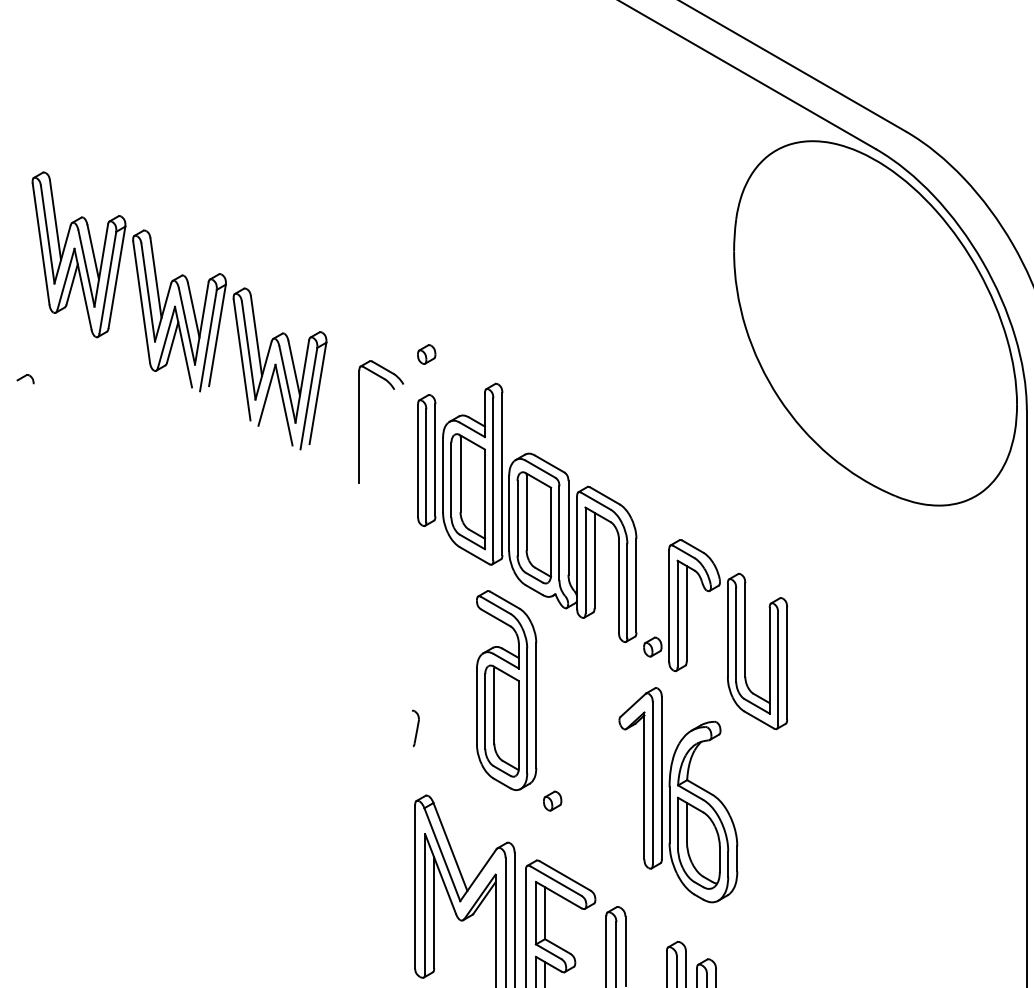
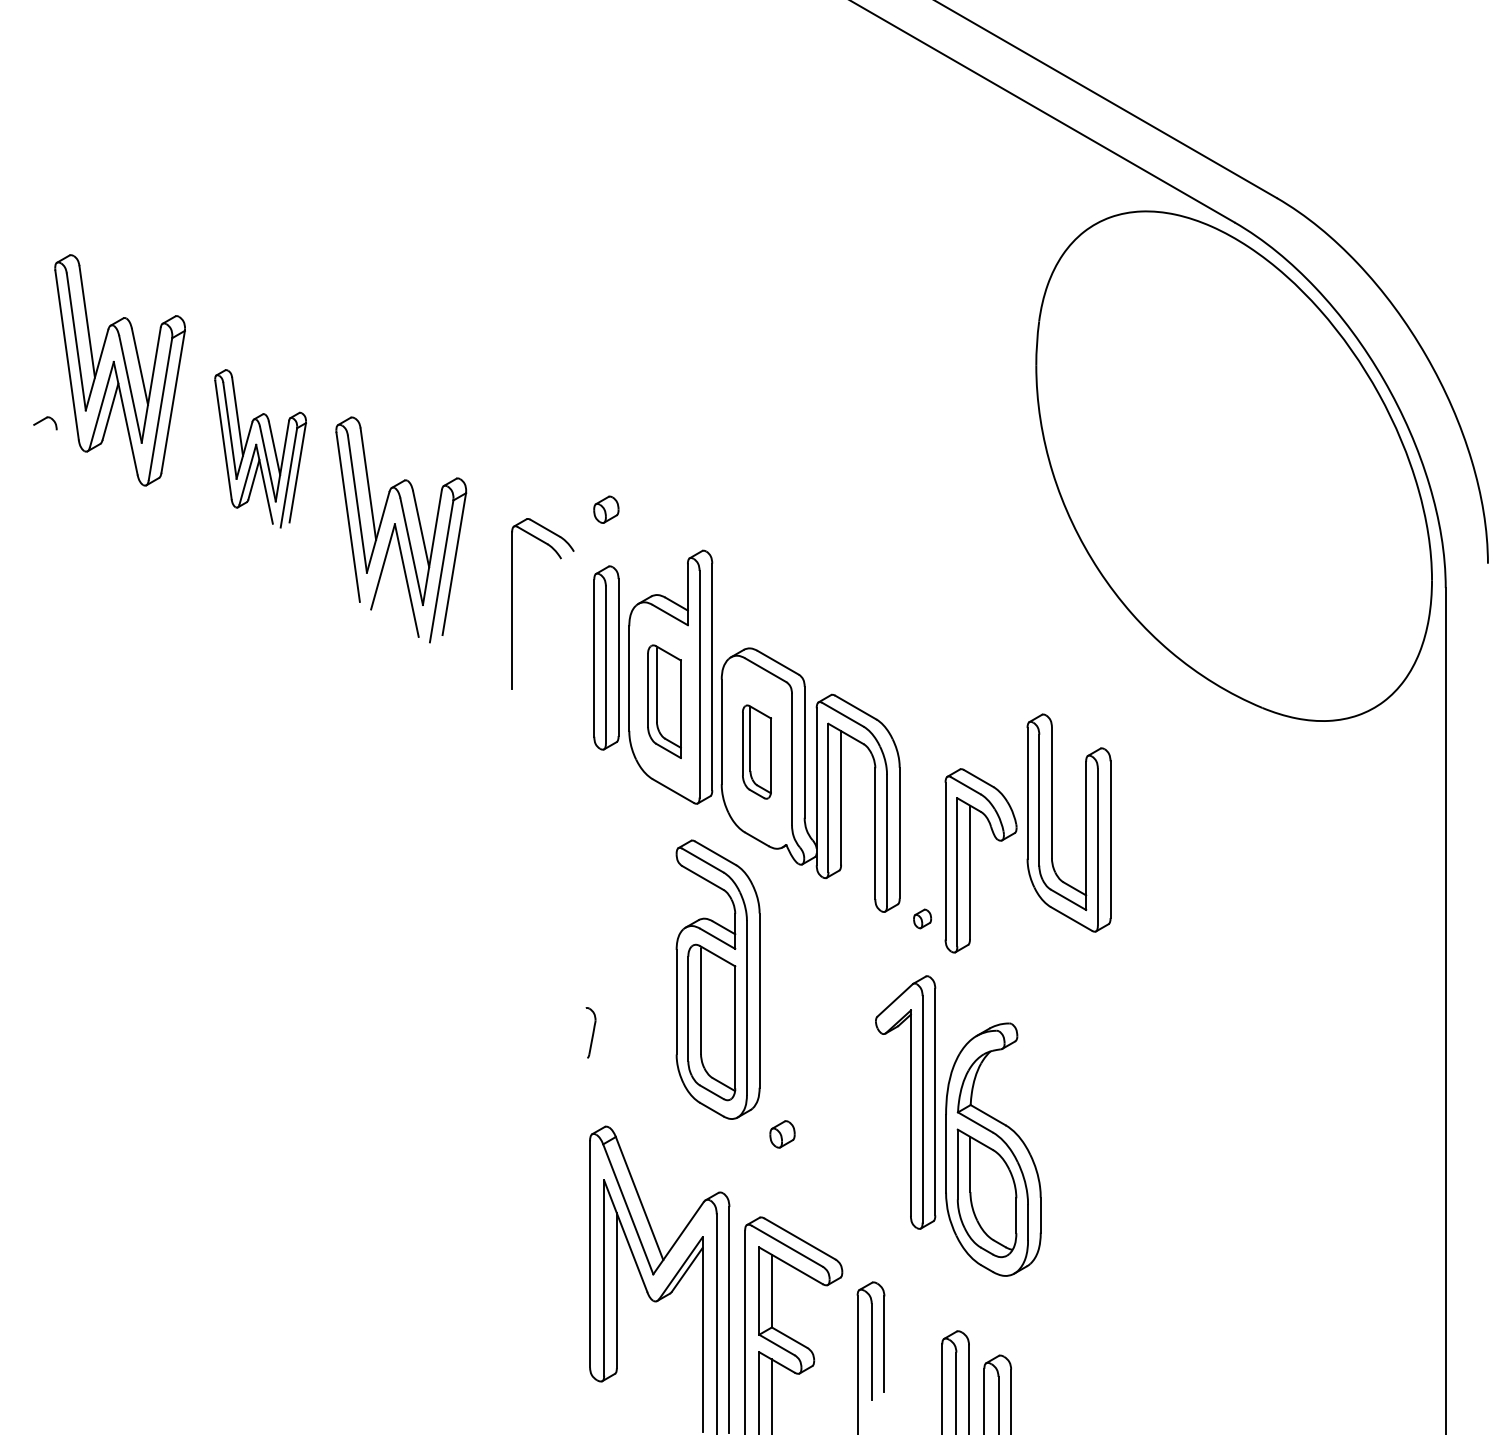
part: (179, 310) -> (260, 448), size x0.7
part: (25, 379) -> (45, 423), moved
part: (468, 491) -> (664, 701), size x0.7
part: (534, 527) -> (756, 751), size x0.6
part: (652, 646) -> (922, 918), size x0.7
part: (745, 651) -> (1052, 822), moved

